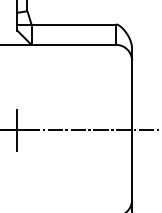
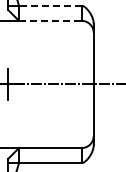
line: (72, 24) -> (49, 5), solid -> dashed
line: (73, 44) -> (50, 20), solid -> dashed

